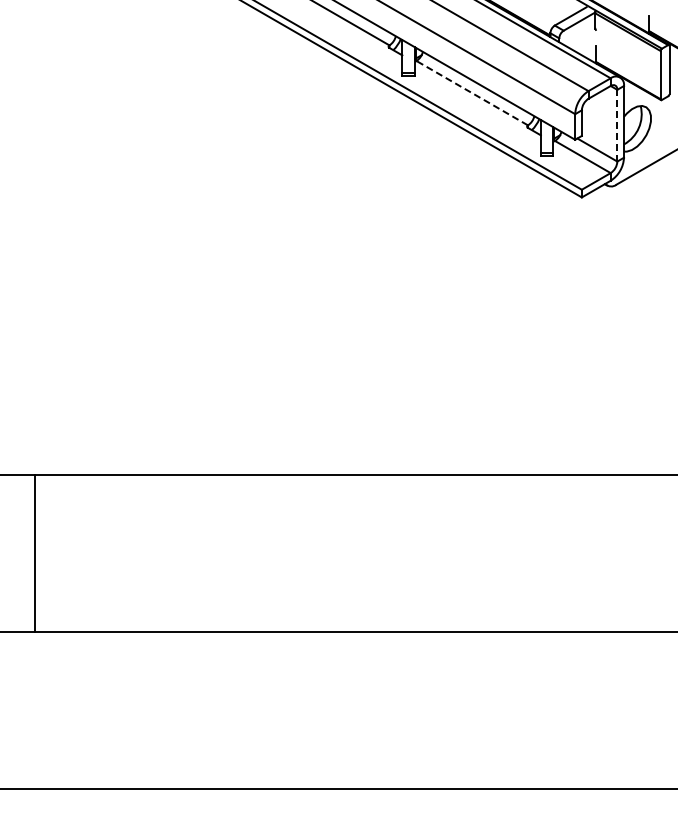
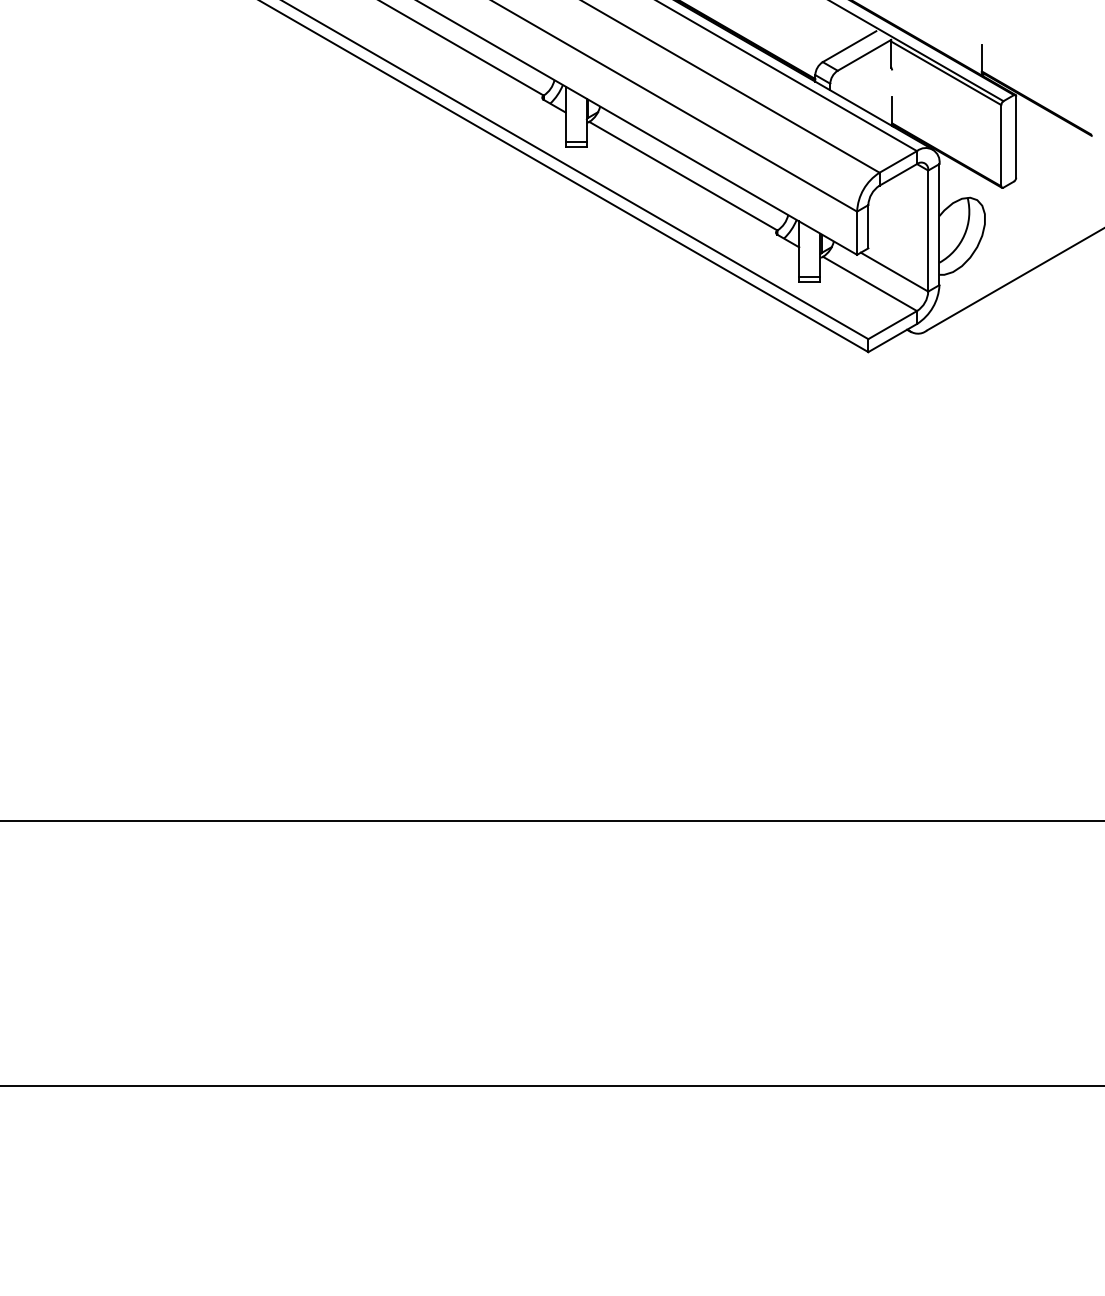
line: (471, 92) -> (682, 175), dashed -> solid
line: (617, 125) -> (928, 230), dashed -> solid

